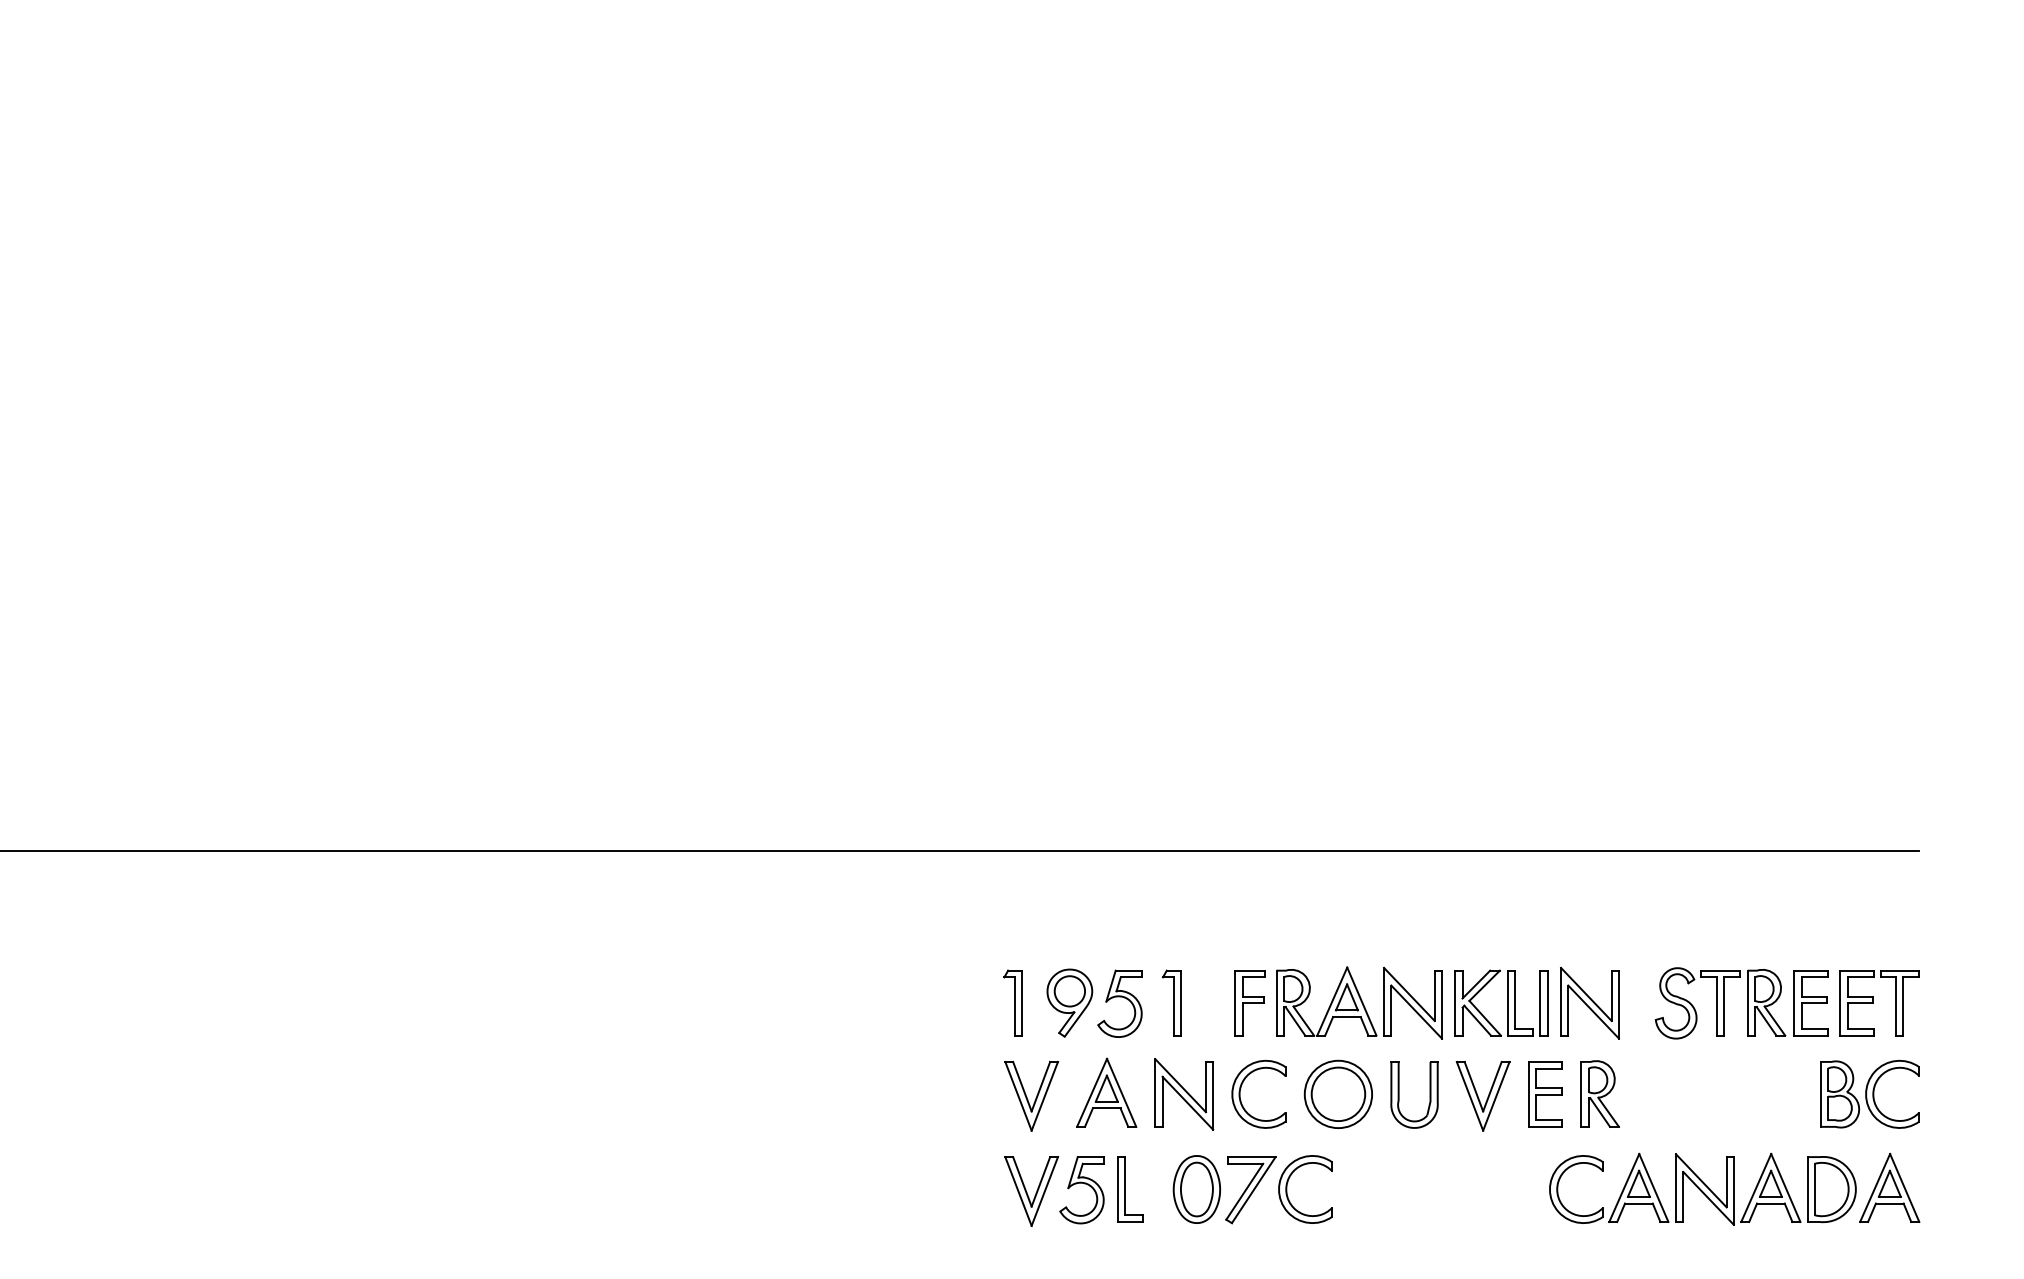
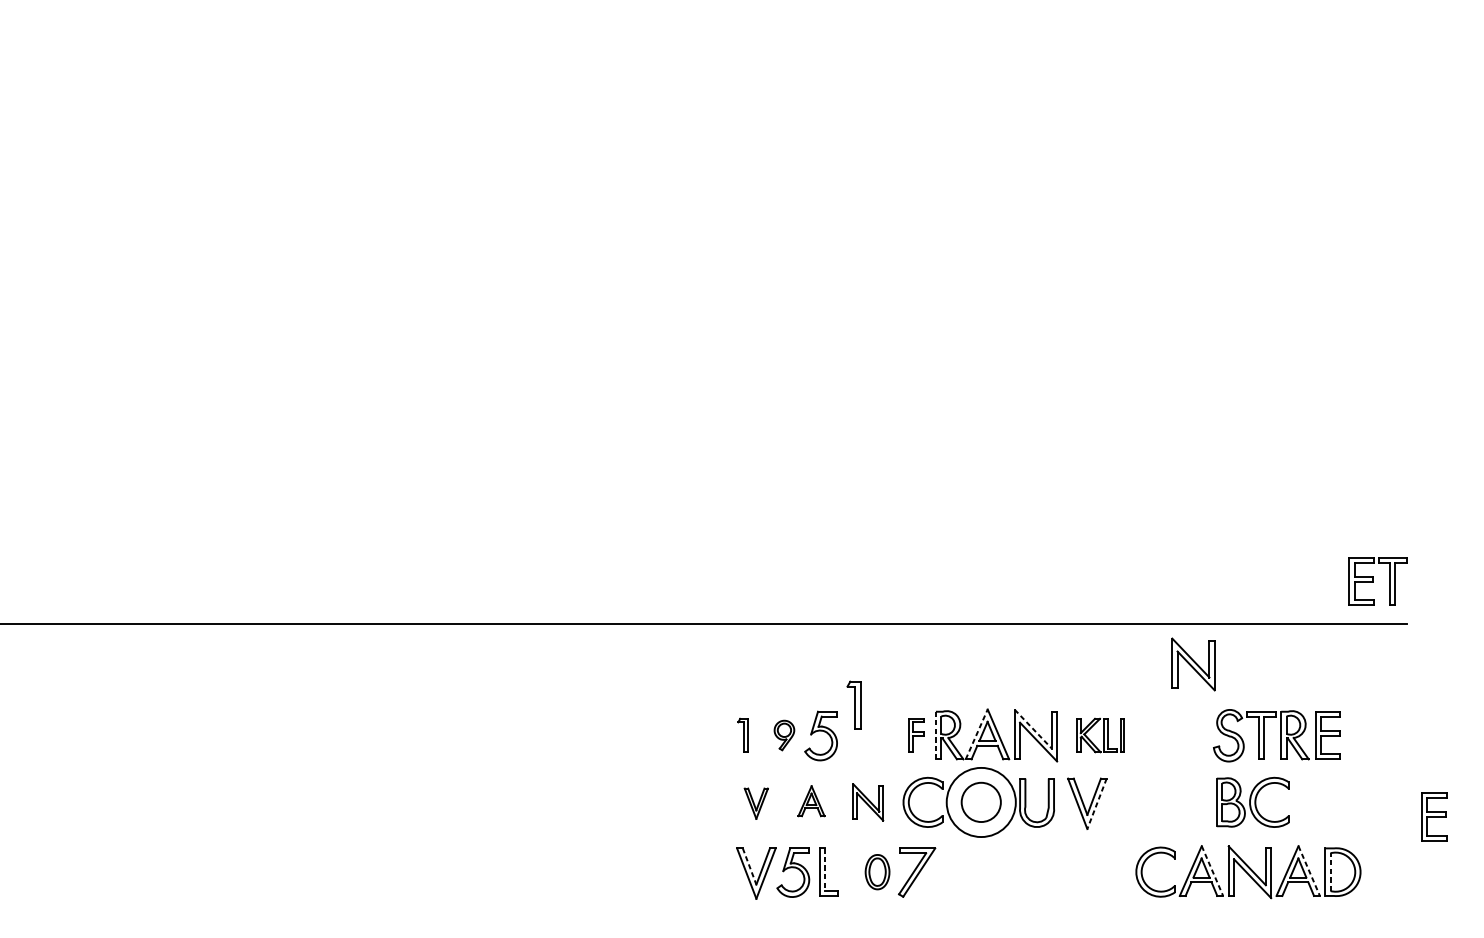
line: (1409, 994) -> (1033, 729), solid -> dashed
line: (1332, 1001) -> (976, 734), solid -> dashed
part: (1012, 1002) -> (742, 735), size x0.7
part: (1069, 1002) -> (784, 735), size x0.6
part: (1171, 1002) -> (853, 705), moved
part: (1501, 1002) -> (1100, 735), size x0.7
part: (1589, 1002) -> (1193, 663), moved
part: (1249, 1003) -> (916, 735), size x0.7
line: (1276, 1003) -> (935, 735), solid -> dashed
part: (1879, 1003) -> (1377, 581), moved
part: (1106, 1092) -> (811, 801), size x0.6
part: (1599, 1093) -> (1172, 801), removed
part: (1869, 1093) -> (1252, 801), moved
part: (1184, 1094) -> (868, 802), size x0.7
circle: (1338, 1094) -> (981, 802), size x1.4
part: (1545, 1094) -> (1434, 817), moved
part: (1031, 1095) -> (756, 803), size x0.6
line: (1496, 1096) -> (1097, 803), solid -> dashed
line: (1022, 1182) -> (749, 867), solid -> dashed
line: (1125, 1186) -> (825, 869), solid -> dashed
line: (1653, 1187) -> (1212, 870), solid -> dashed
part: (1889, 1187) -> (1385, 870), removed
line: (1786, 1188) -> (1309, 871), solid -> dashed
part: (1196, 1189) -> (877, 872), size x0.7
part: (1287, 1189) -> (943, 872), removed
line: (1814, 1189) -> (1330, 872), solid -> dashed

